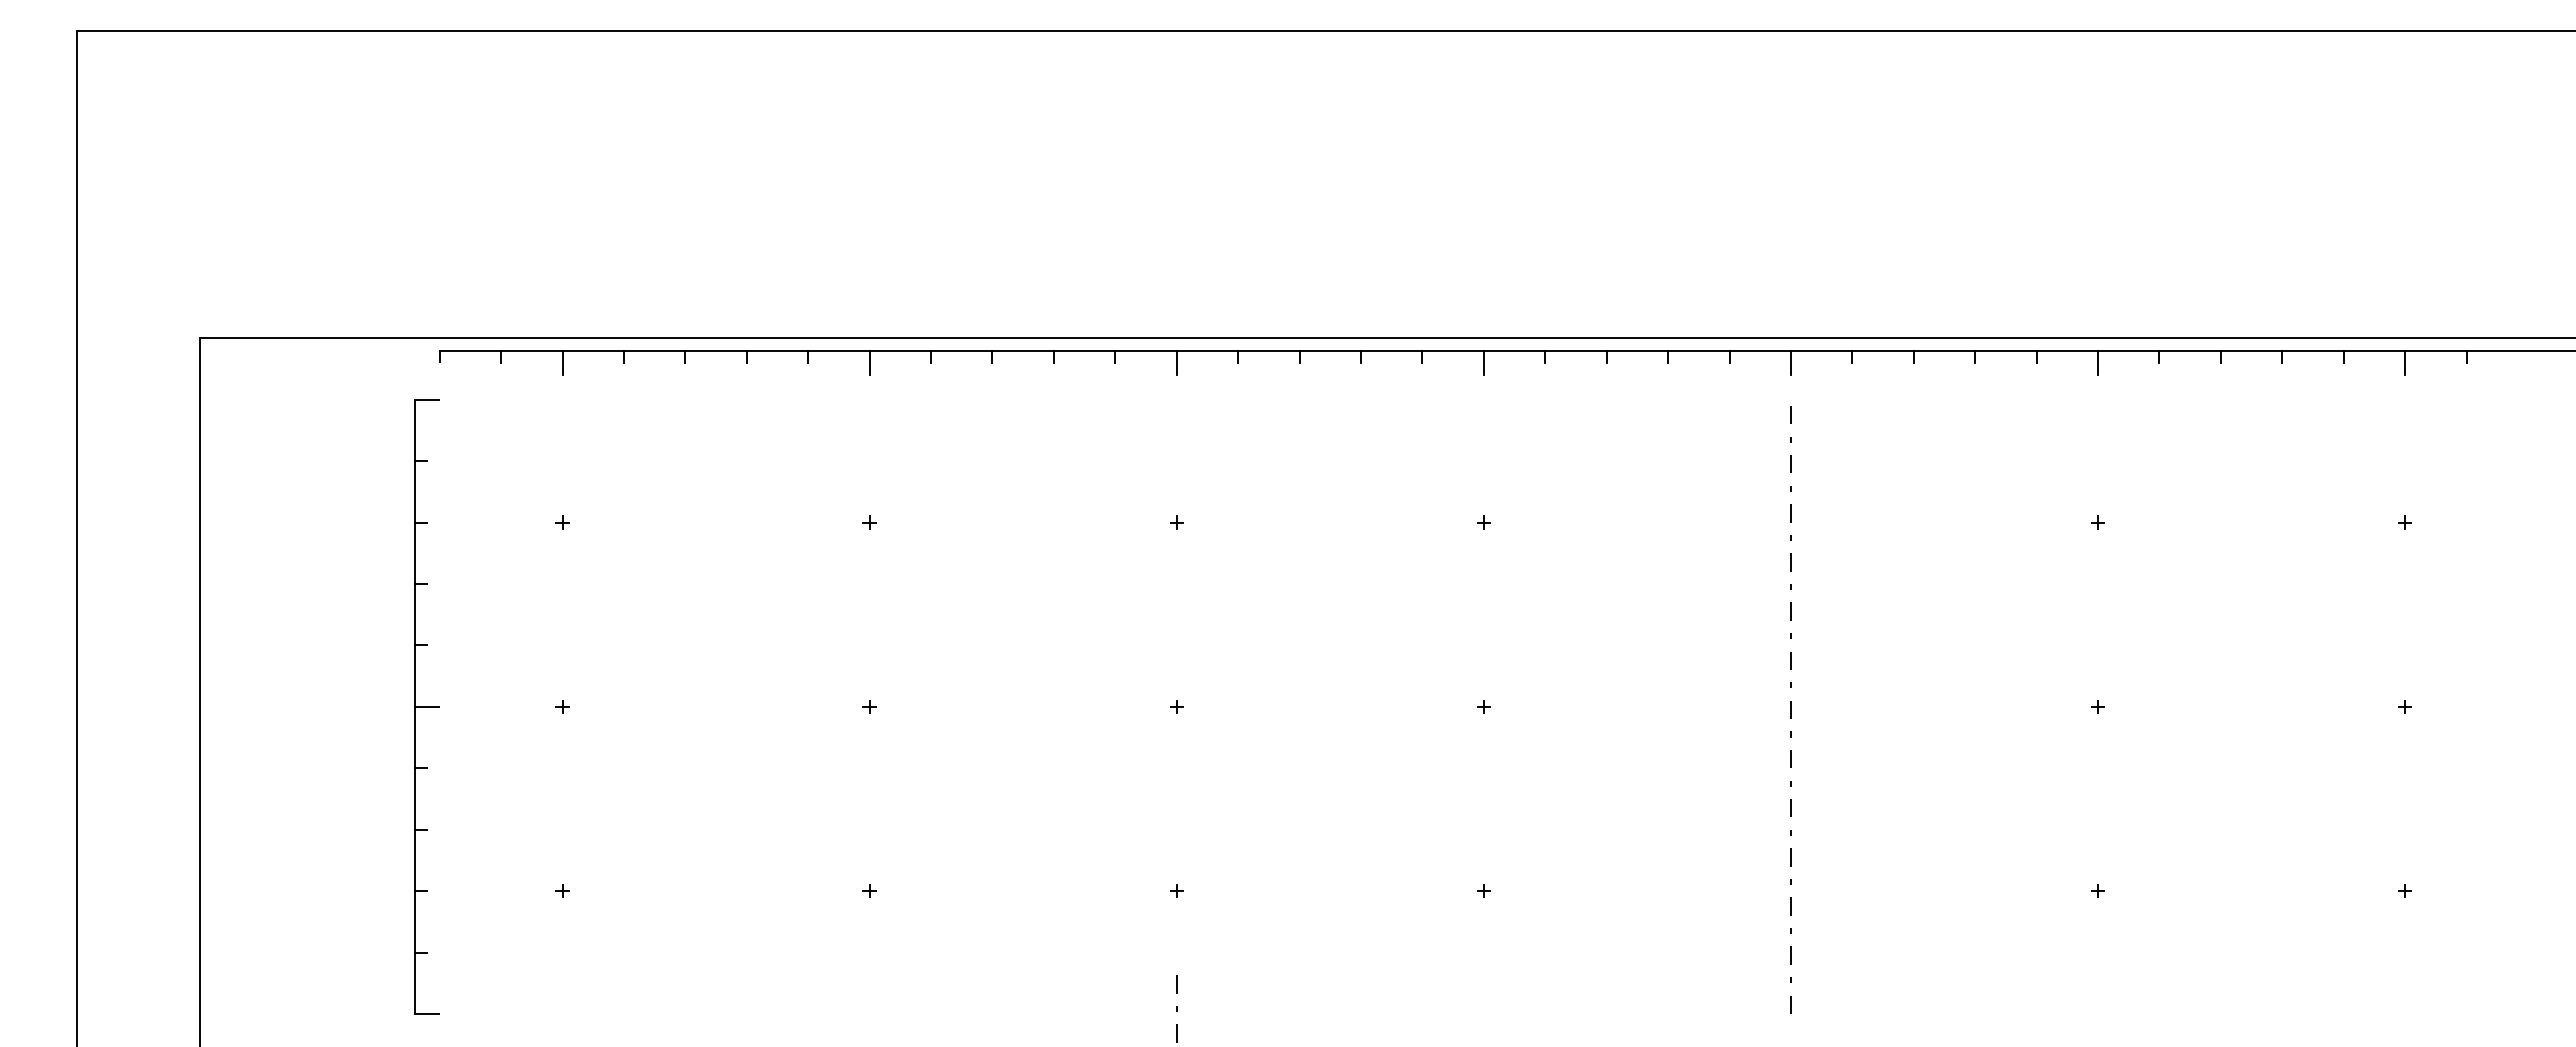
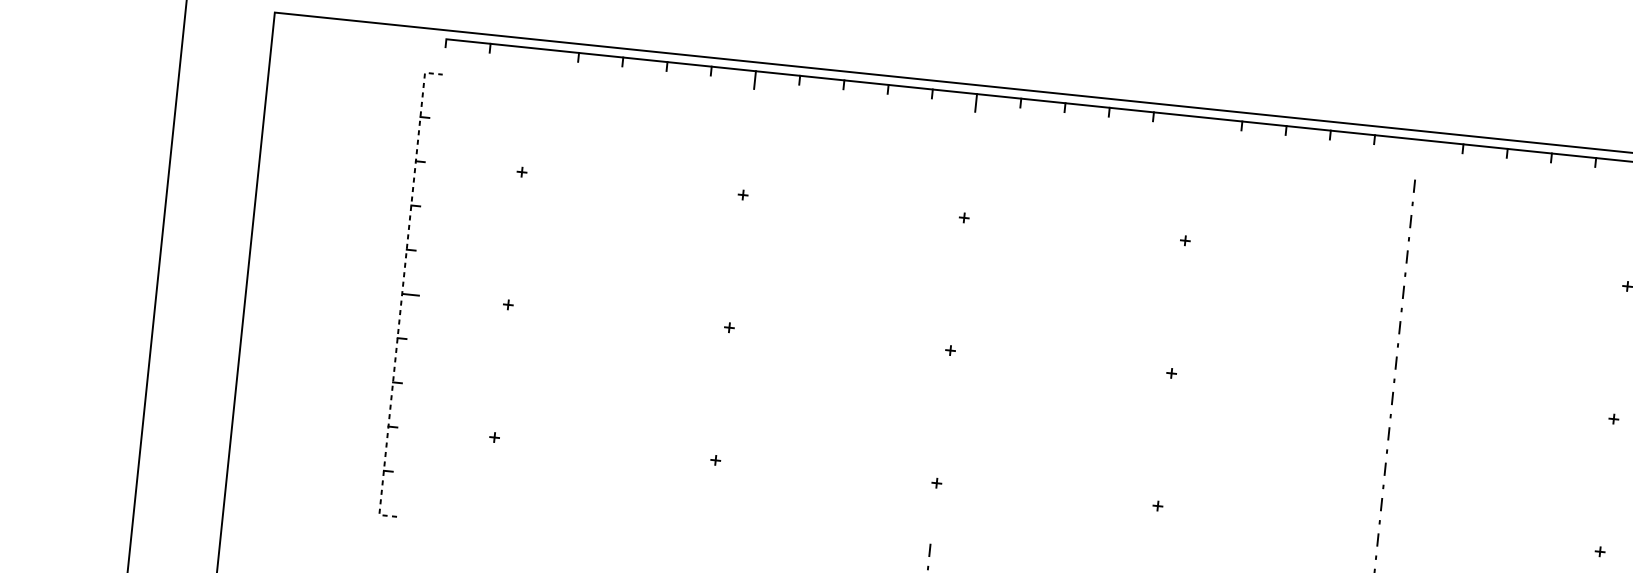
line: (562, 362) -> (533, 56), removed
line: (1483, 362) -> (1197, 125), removed
line: (1790, 362) -> (1418, 148), removed
line: (415, 706) -> (402, 293), solid -> dashed

